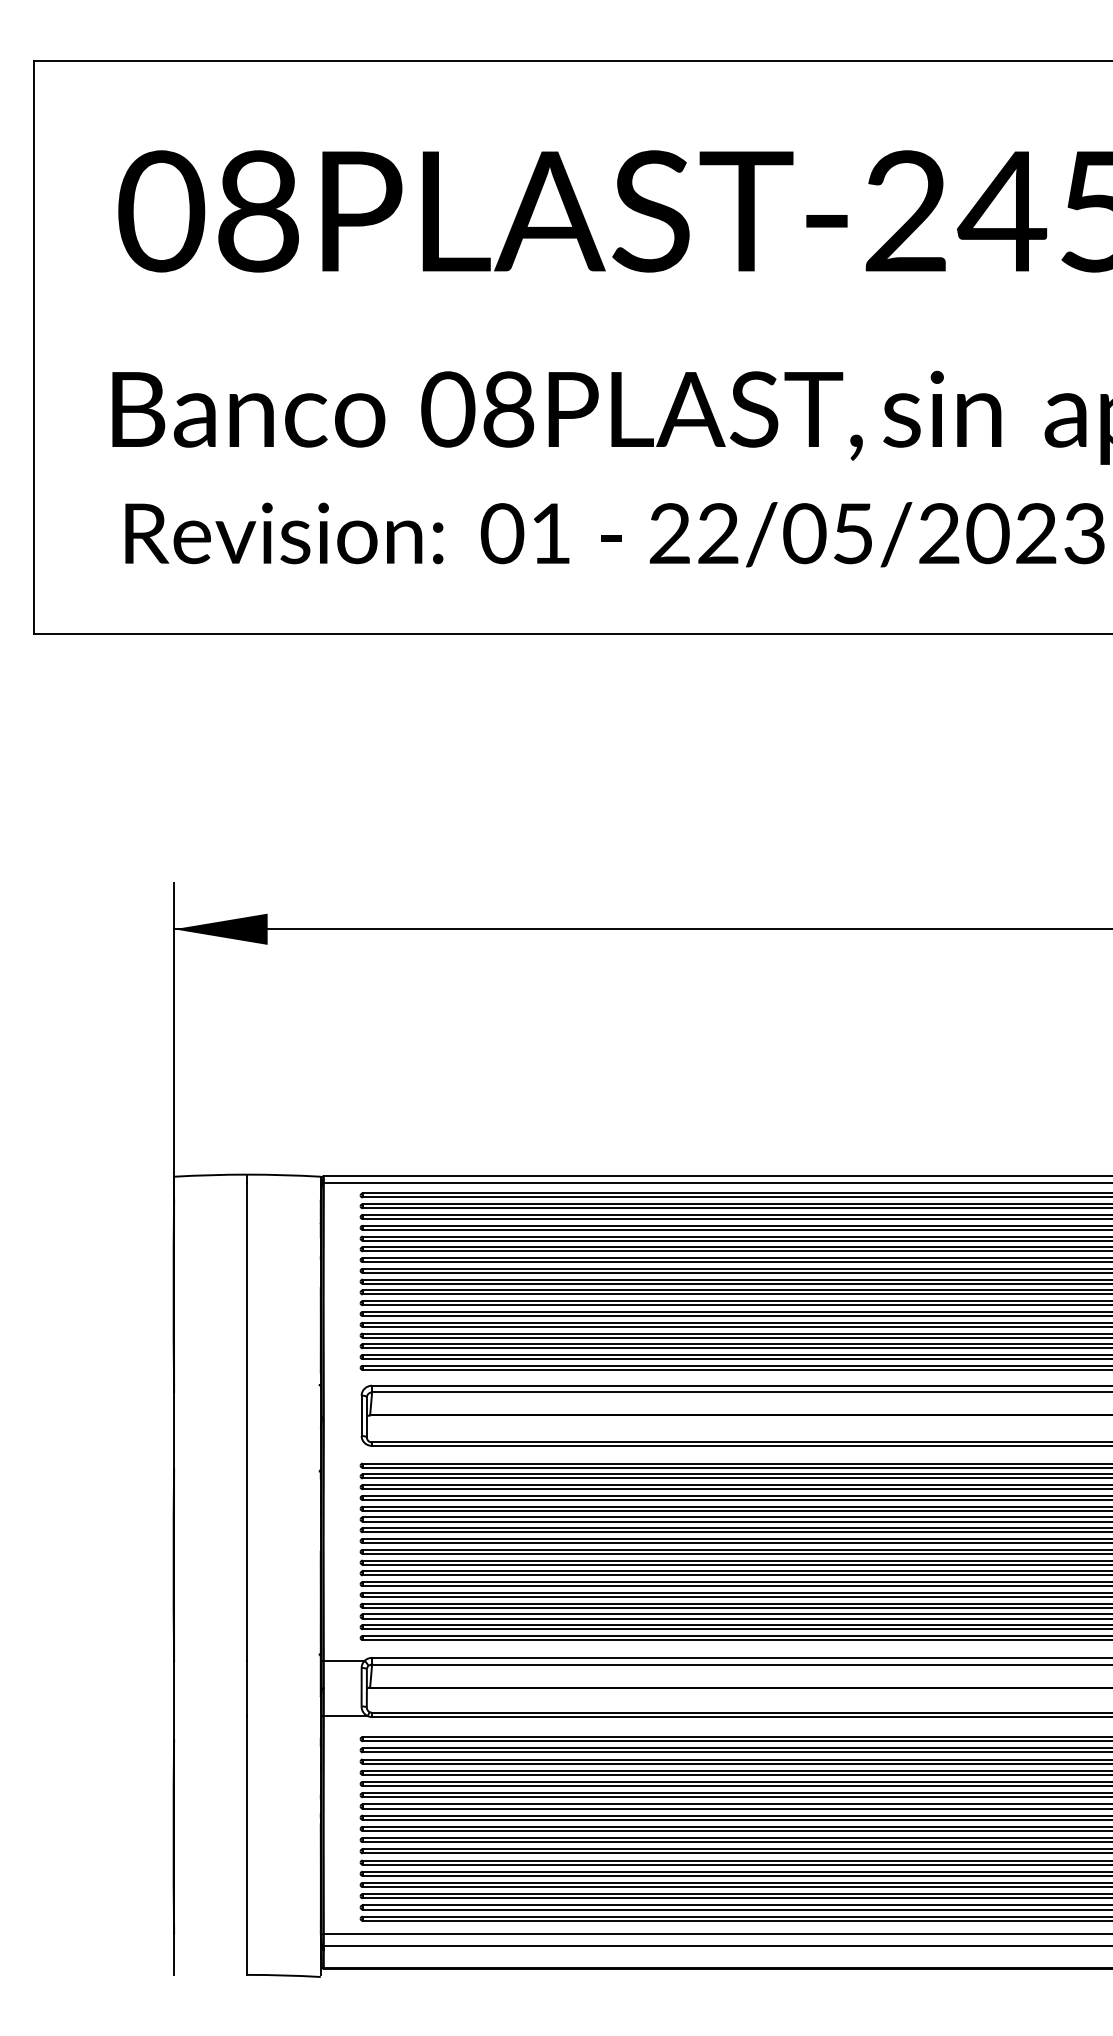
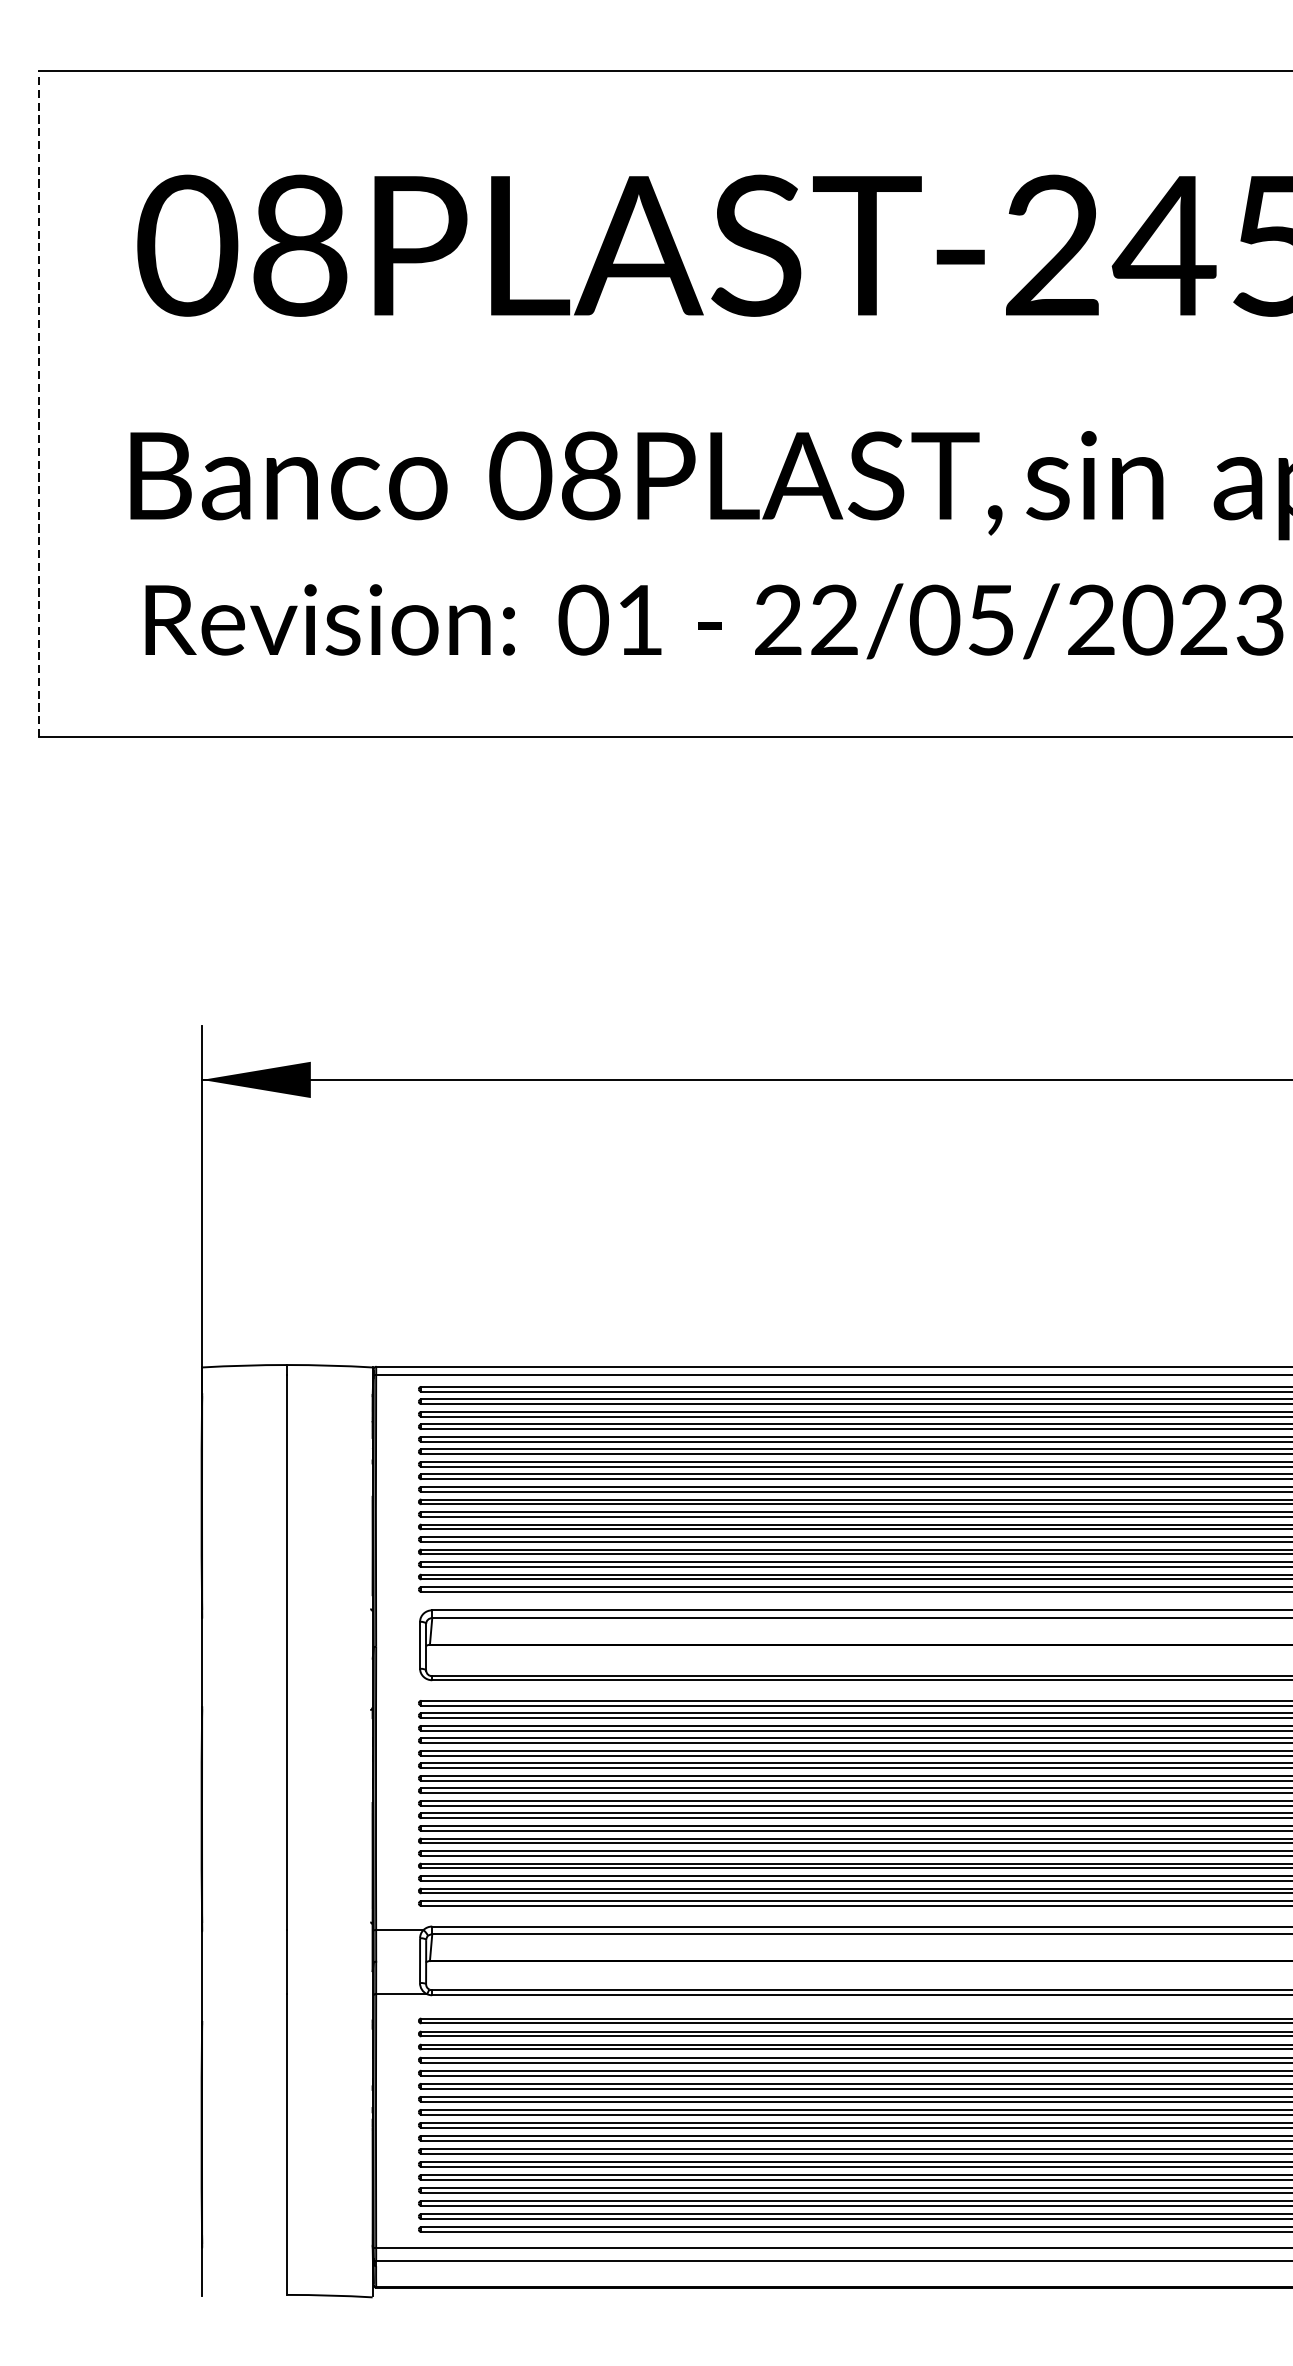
line: (33, 347) -> (38, 403), solid -> dashed

